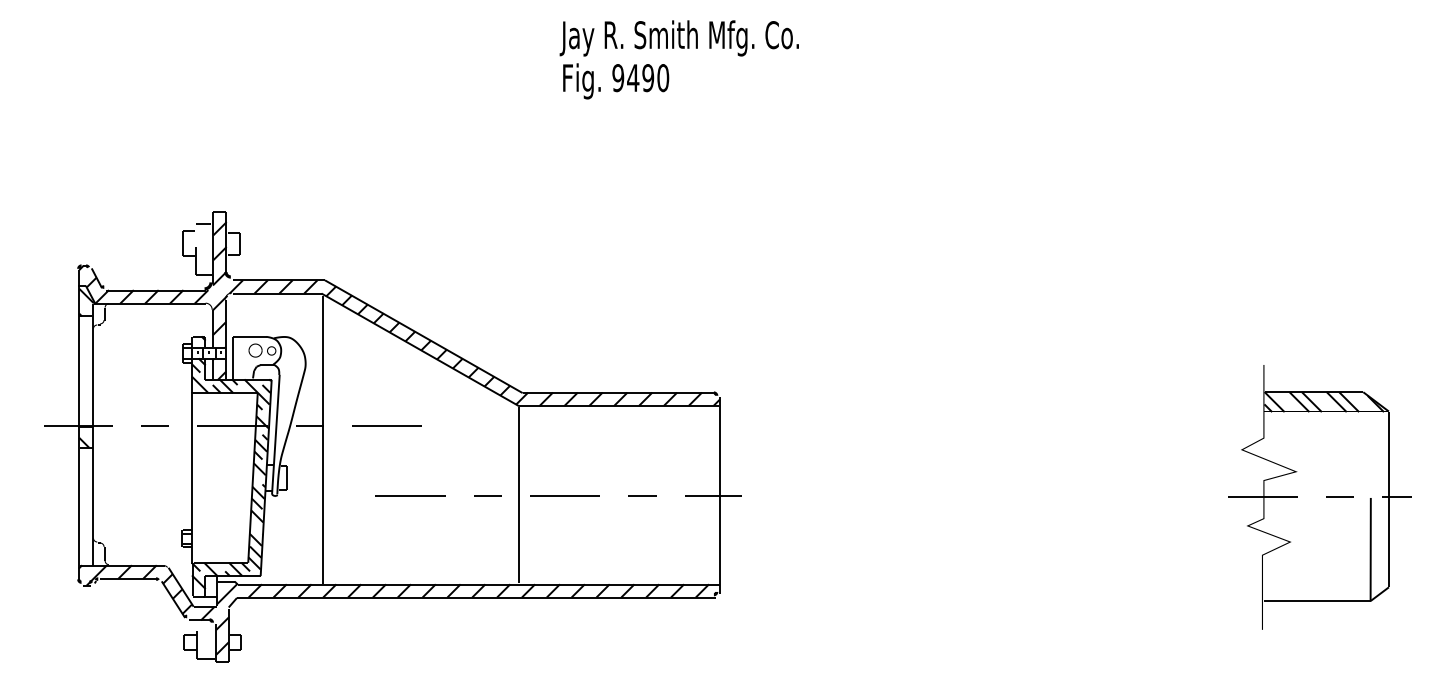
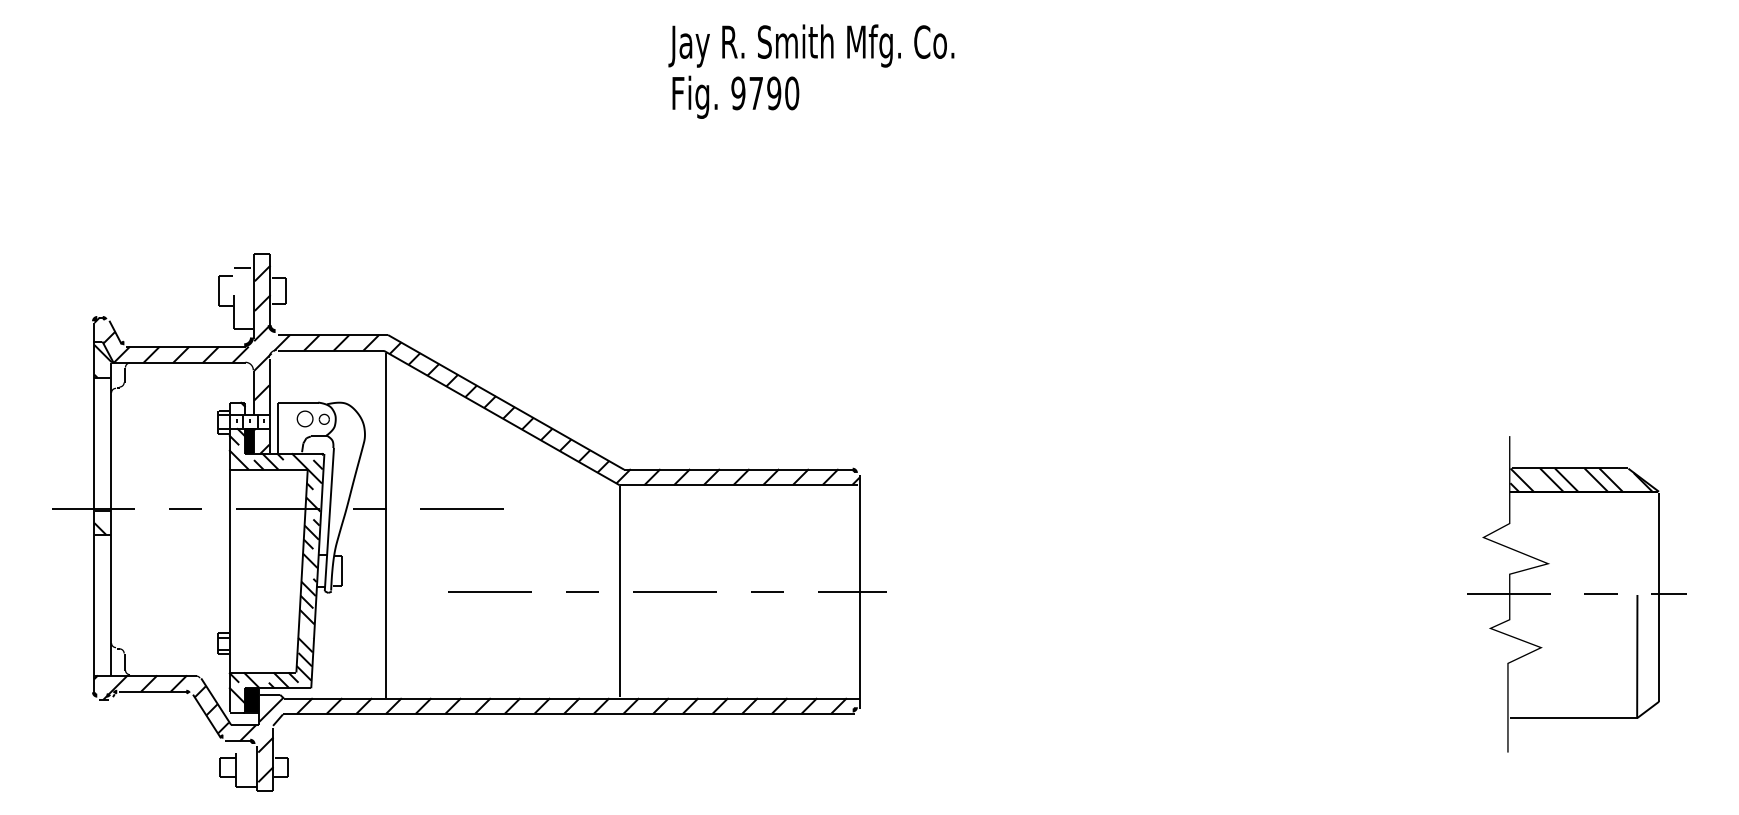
text: (633, 77) -> (756, 92), 9490 -> 9790
fill: (208, 368) -> (248, 440), added
fill: (210, 585) -> (251, 699), added

